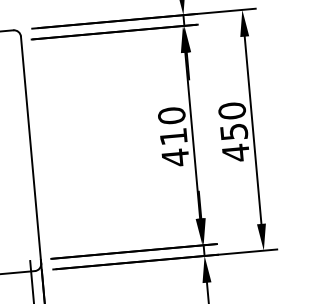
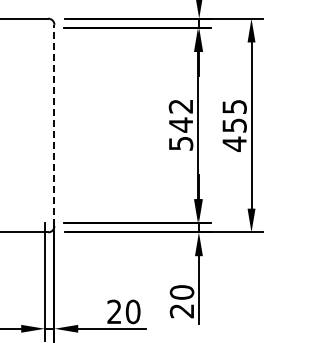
text: (232, 110) -> (234, 106), 450 -> 455
text: (173, 137) -> (180, 125), 410 -> 542
line: (31, 150) -> (54, 125), solid -> dashed

